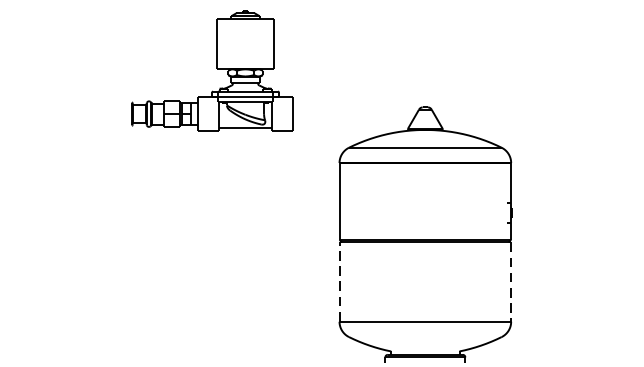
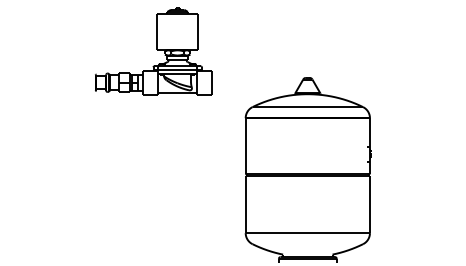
line: (339, 282) -> (245, 204), dashed -> solid
line: (510, 282) -> (369, 204), dashed -> solid

